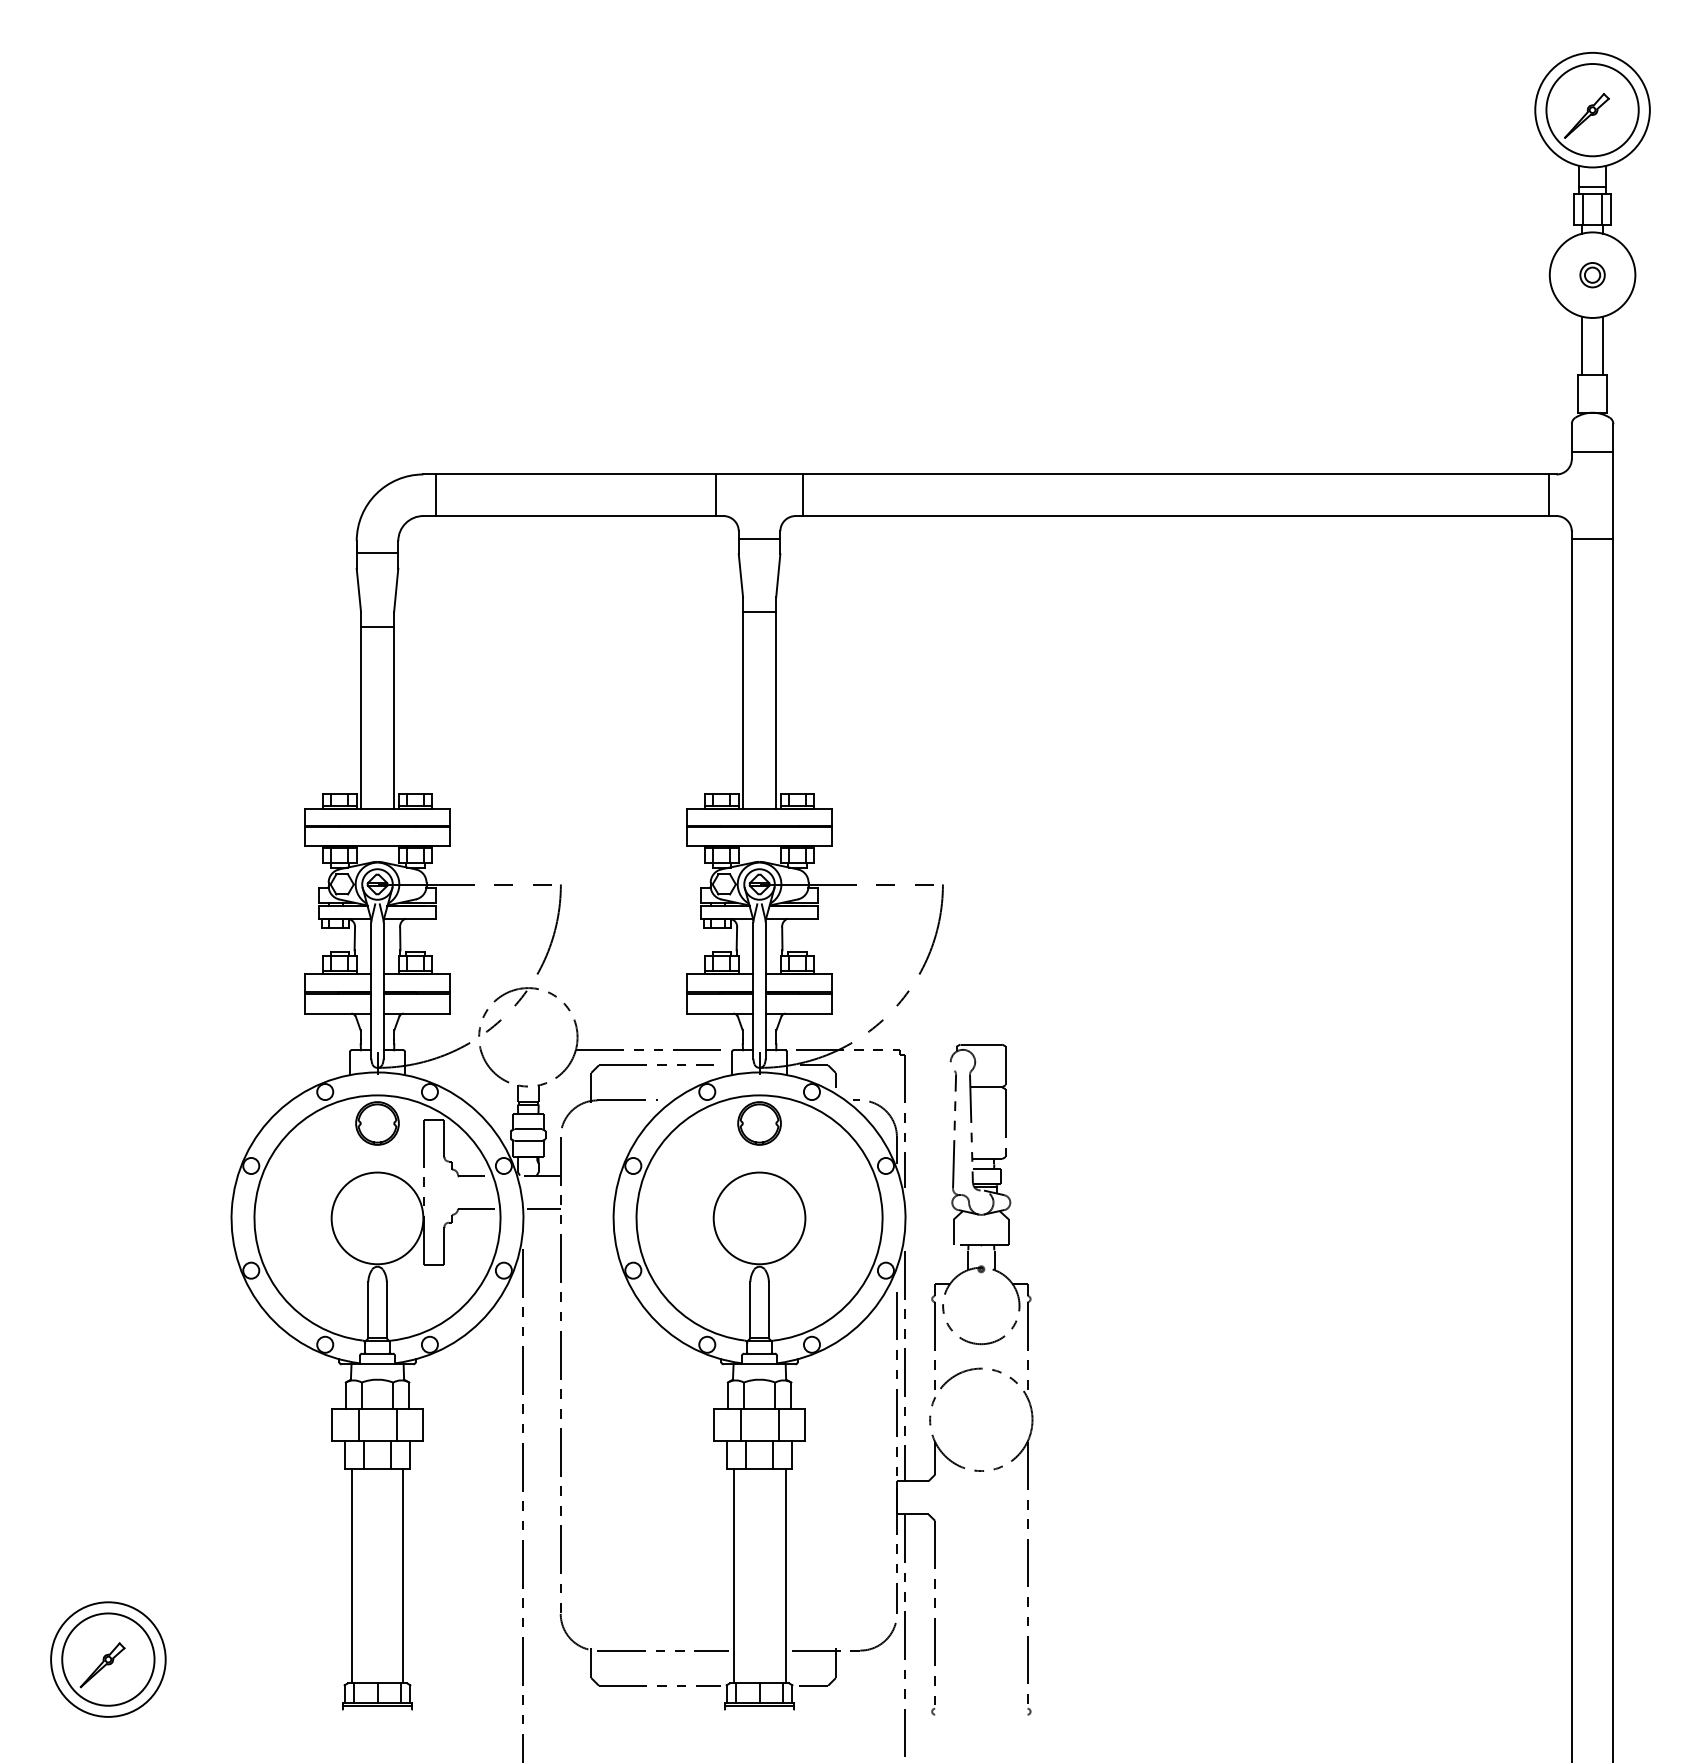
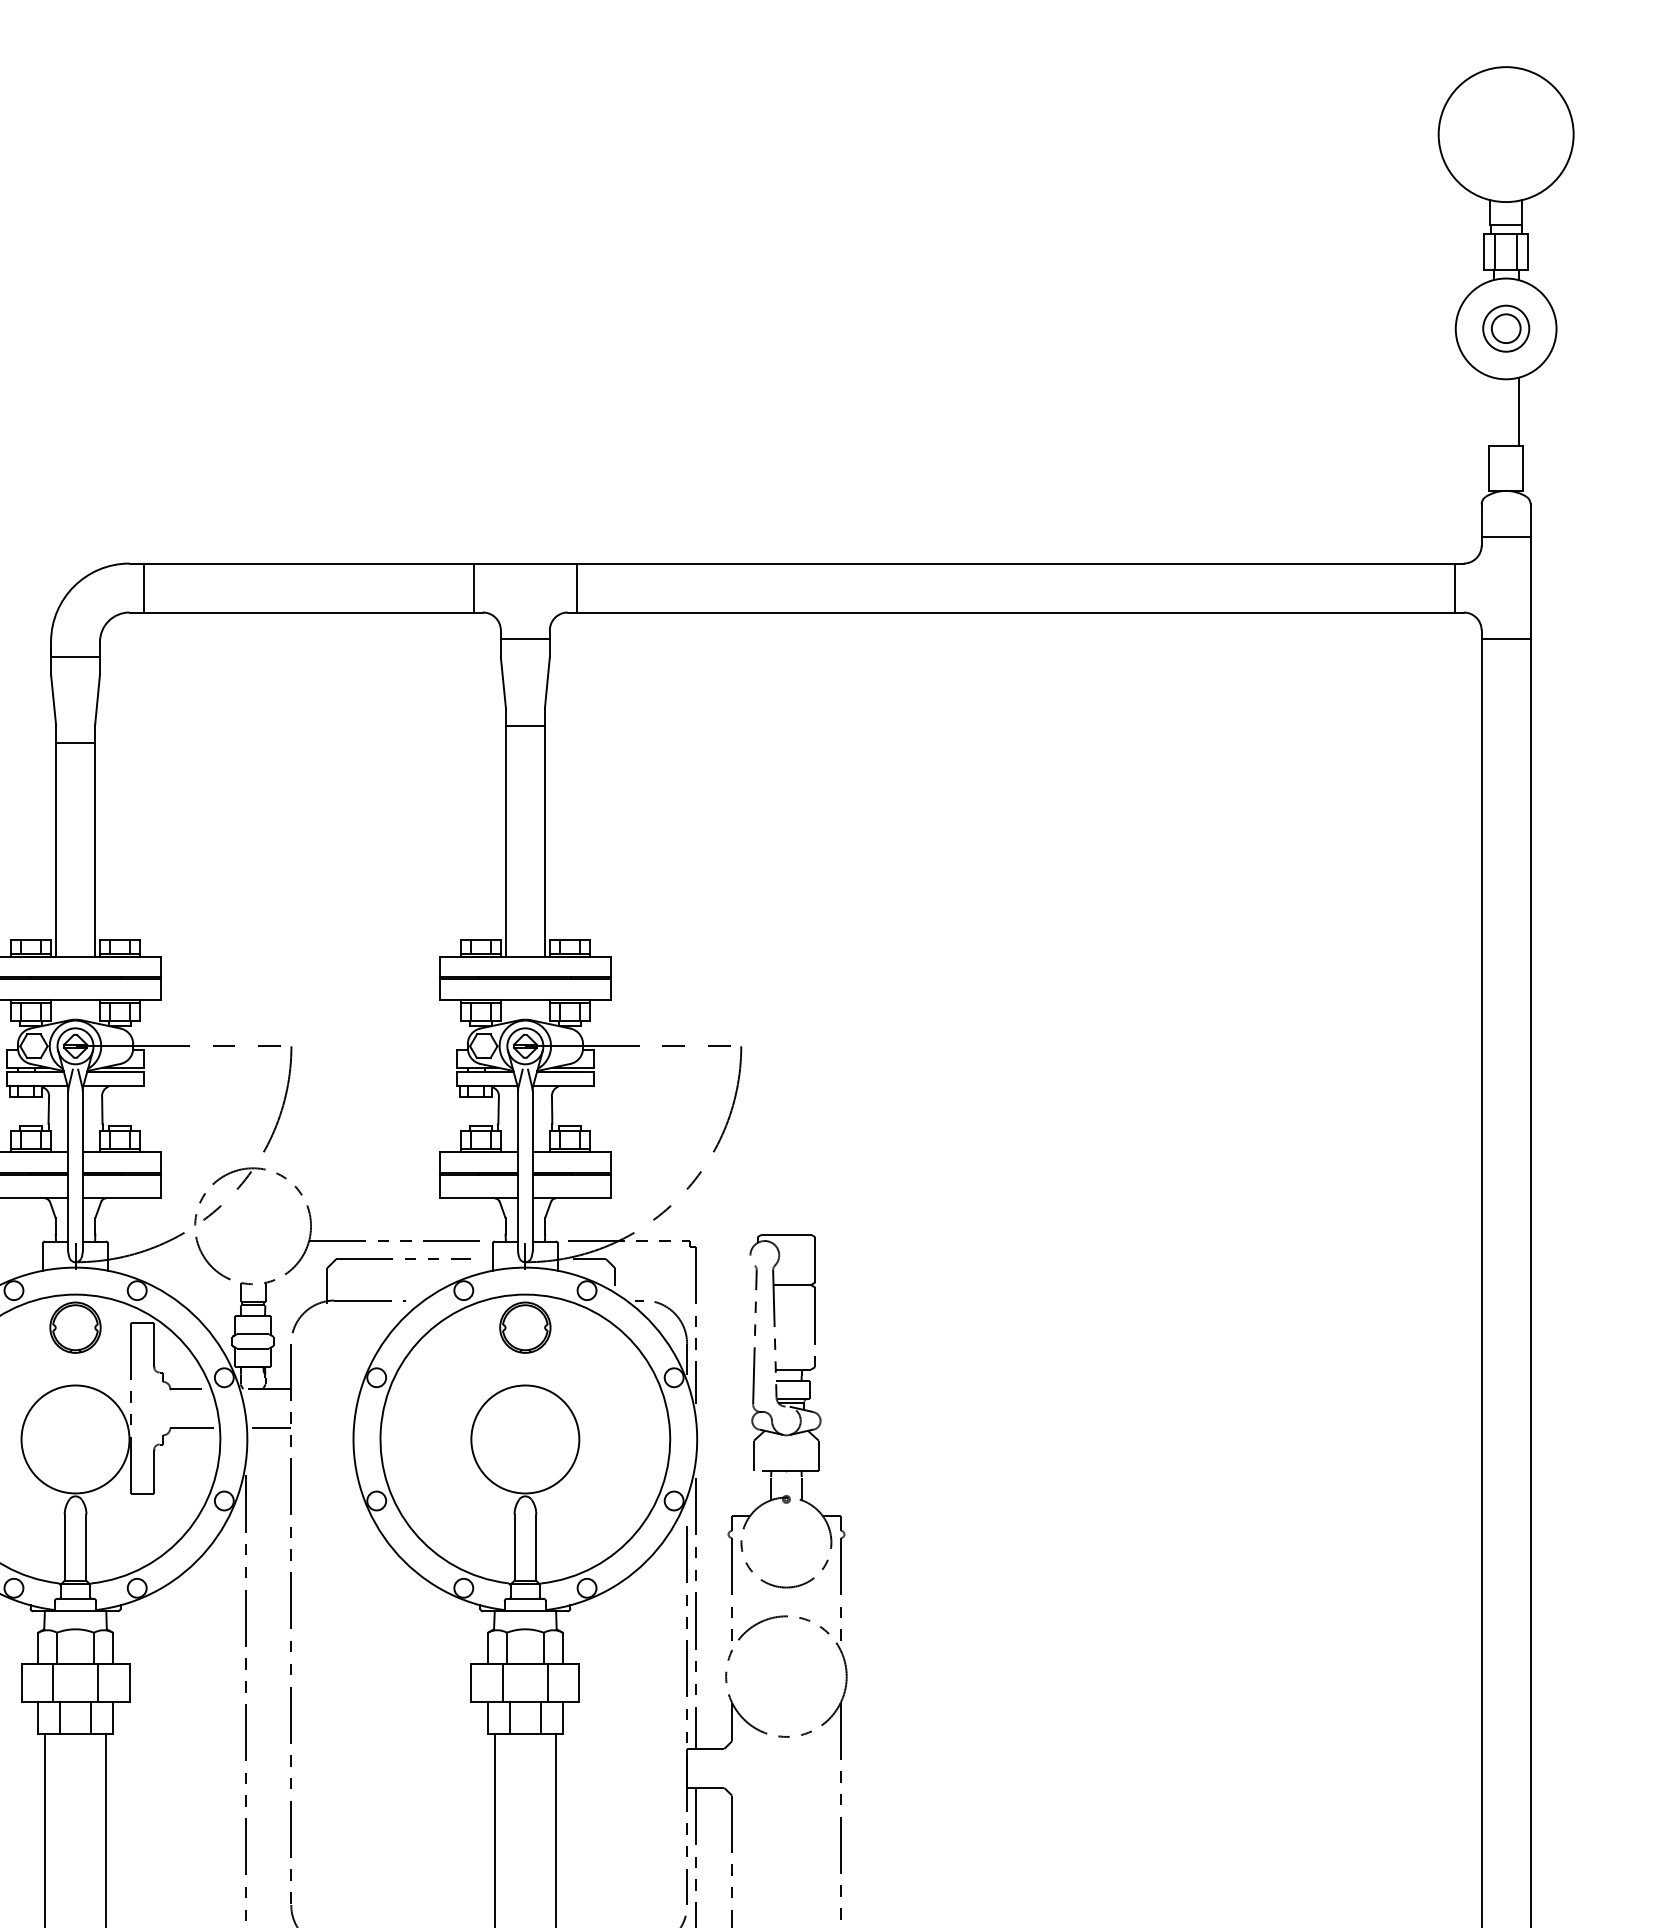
part: (1592, 110) -> (1506, 135), removed
part: (1592, 275) -> (1506, 329), size x1.6
line: (1582, 345) -> (1494, 411), removed

